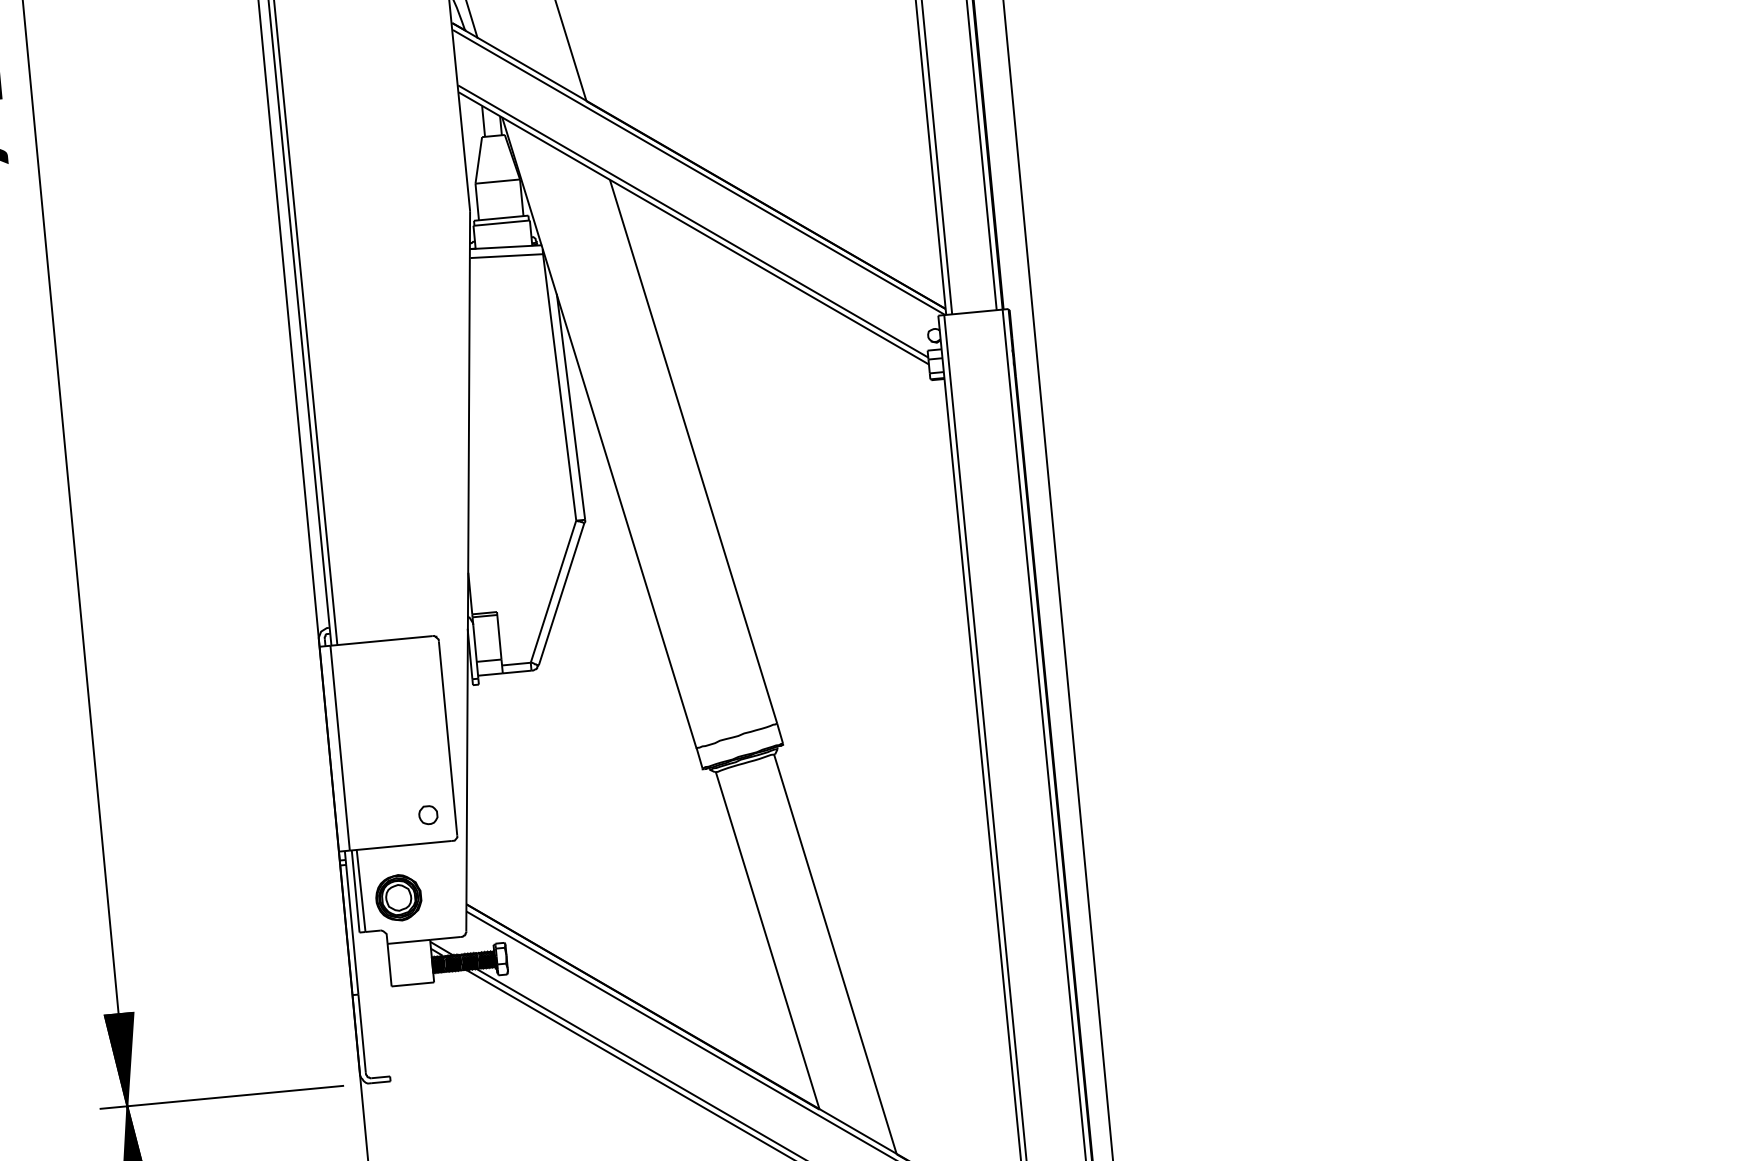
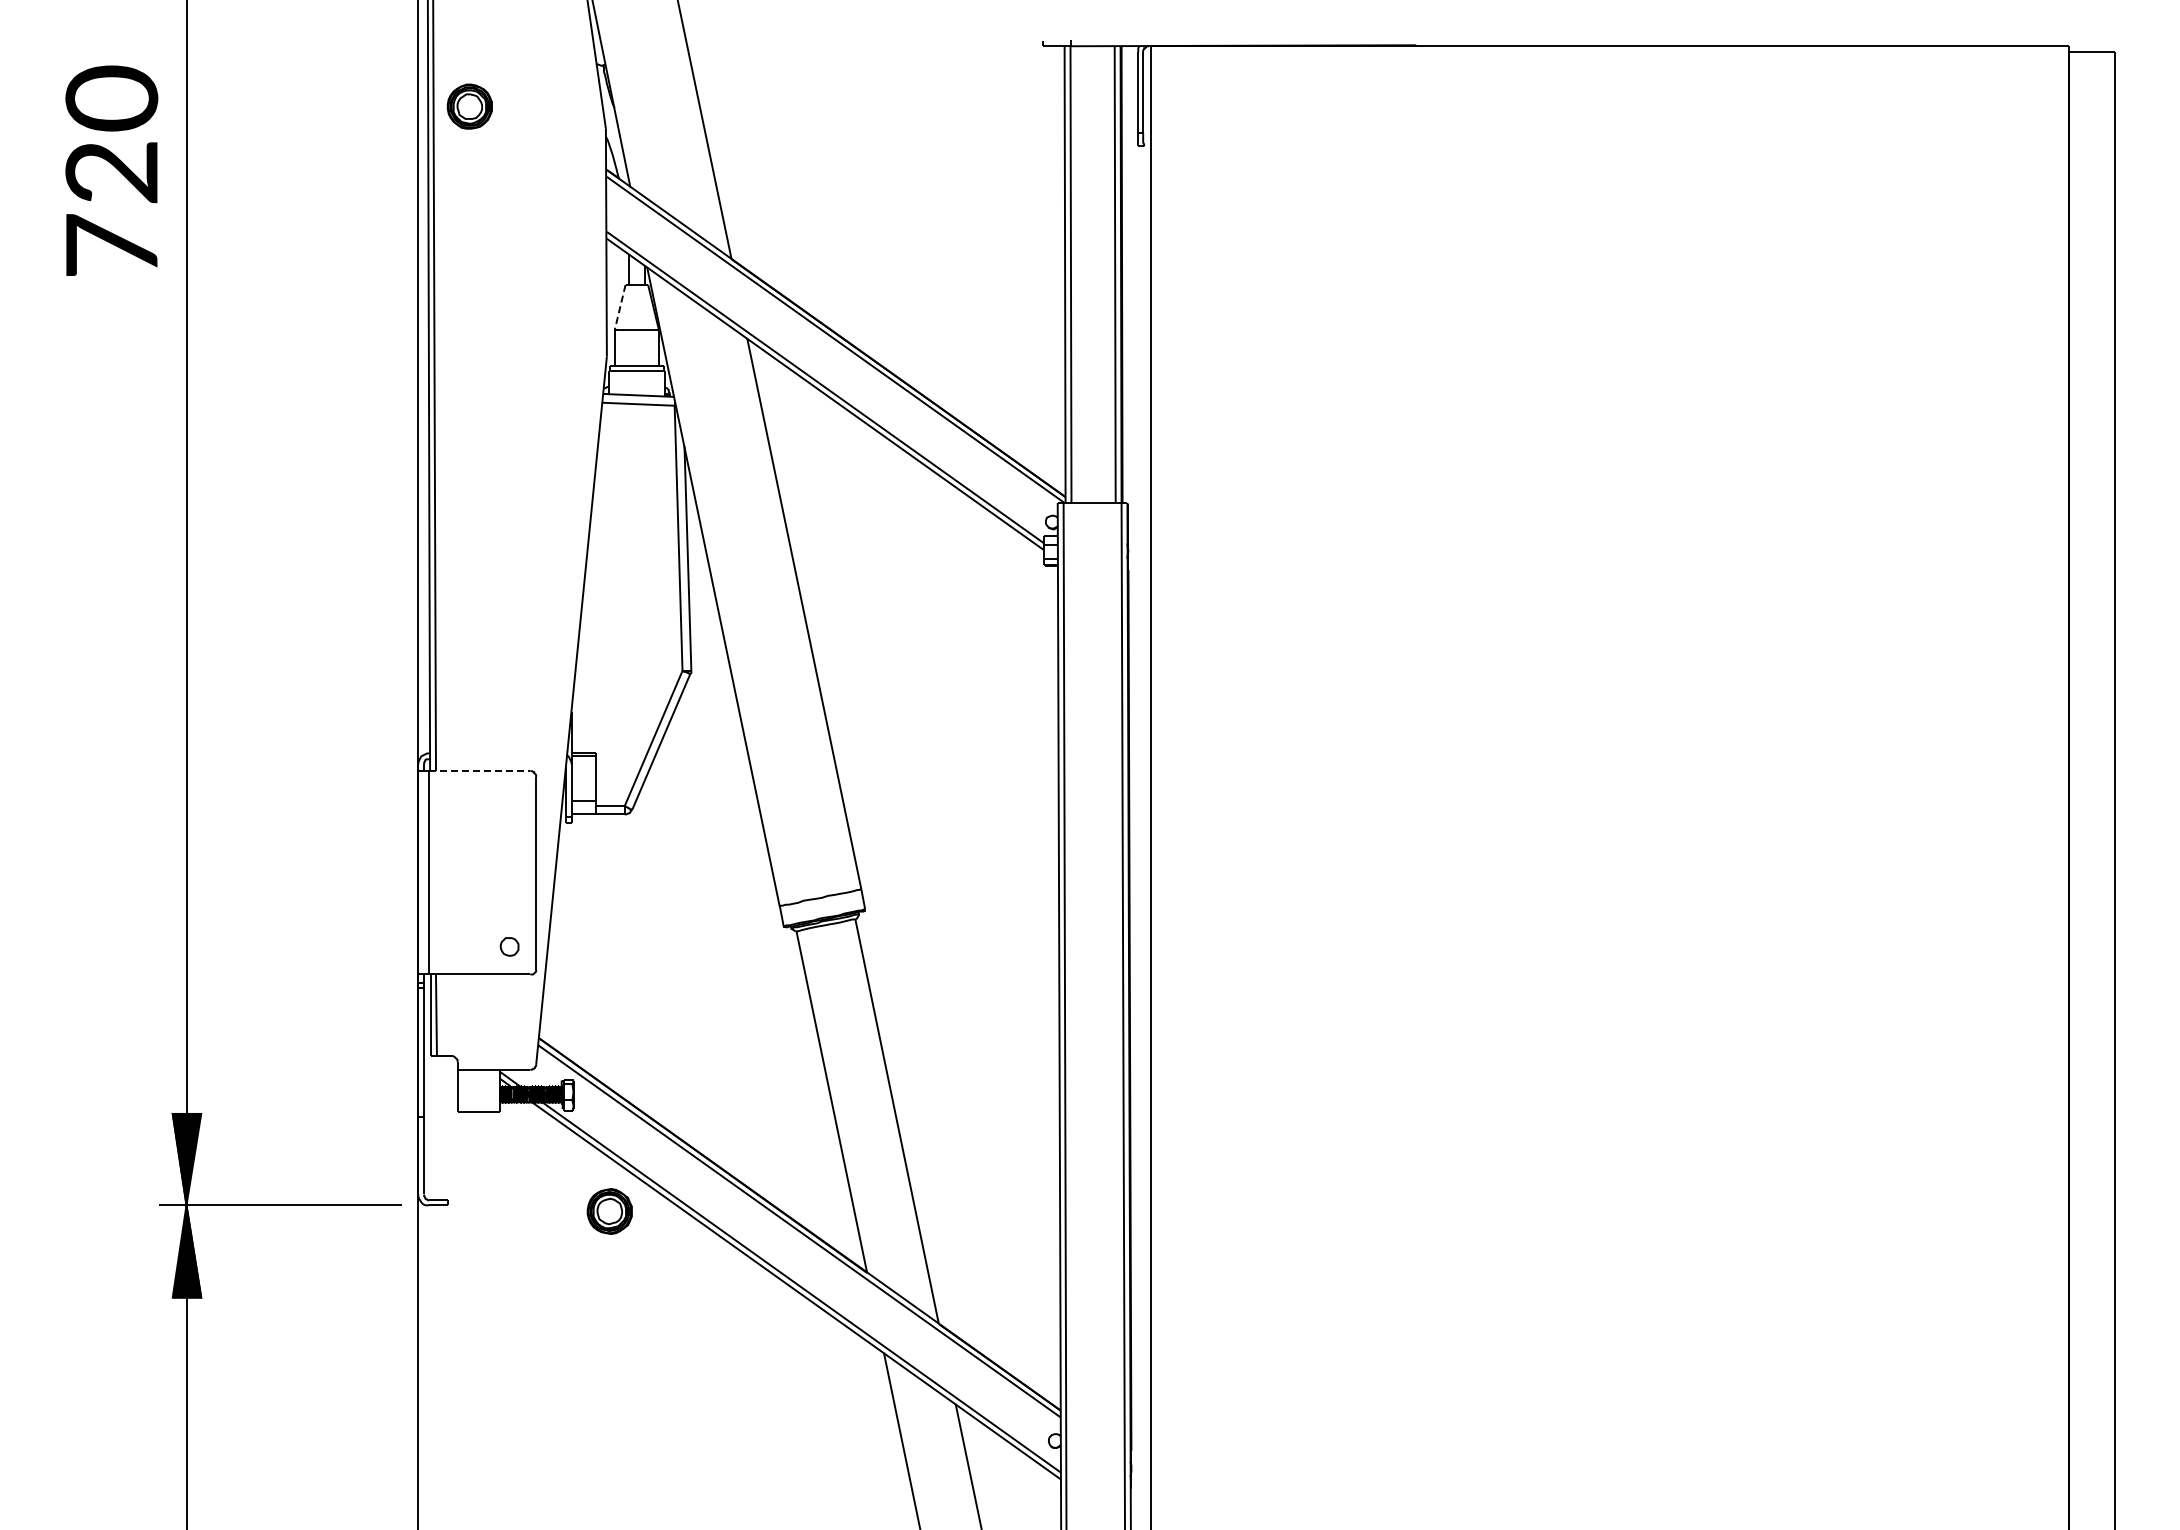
line: (479, 161) -> (620, 308), solid -> dashed
line: (381, 641) -> (479, 771), solid -> dashed
part: (398, 897) -> (609, 1211), moved

